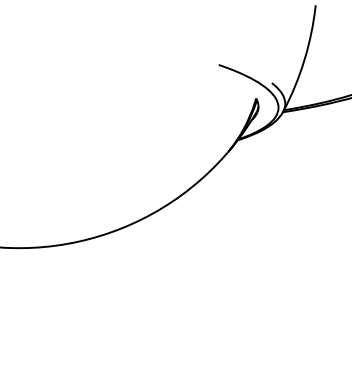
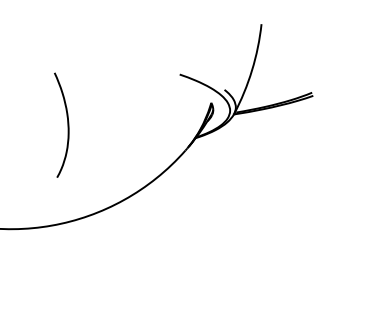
curve: (85, 124) -> (67, 124), added

